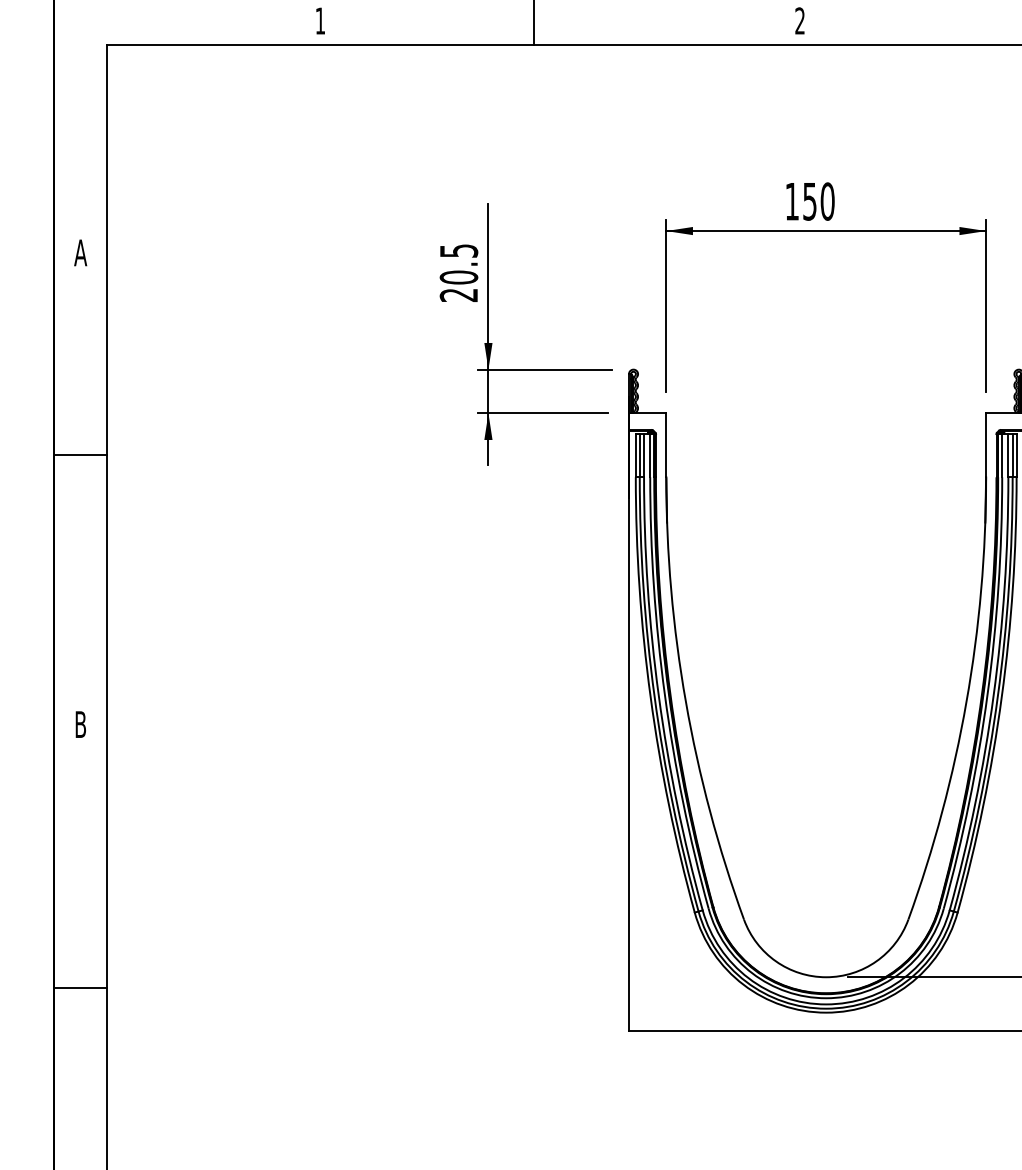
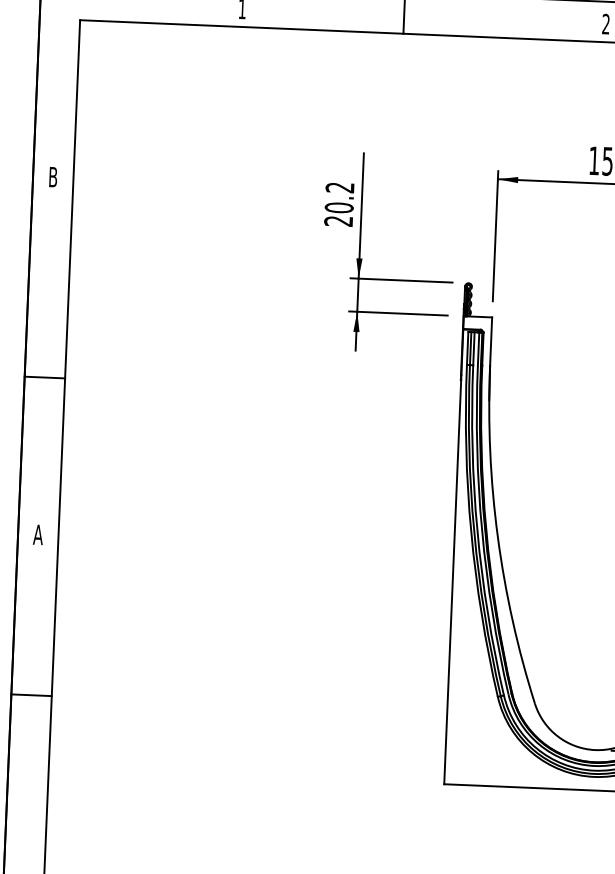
text: (458, 250) -> (339, 187), 20.5 -> 20.2
text: (80, 252) -> (53, 176), A -> B
line: (80, 455) -> (44, 377), moved
text: (80, 724) -> (38, 534), B -> A
line: (80, 988) -> (31, 695), moved

